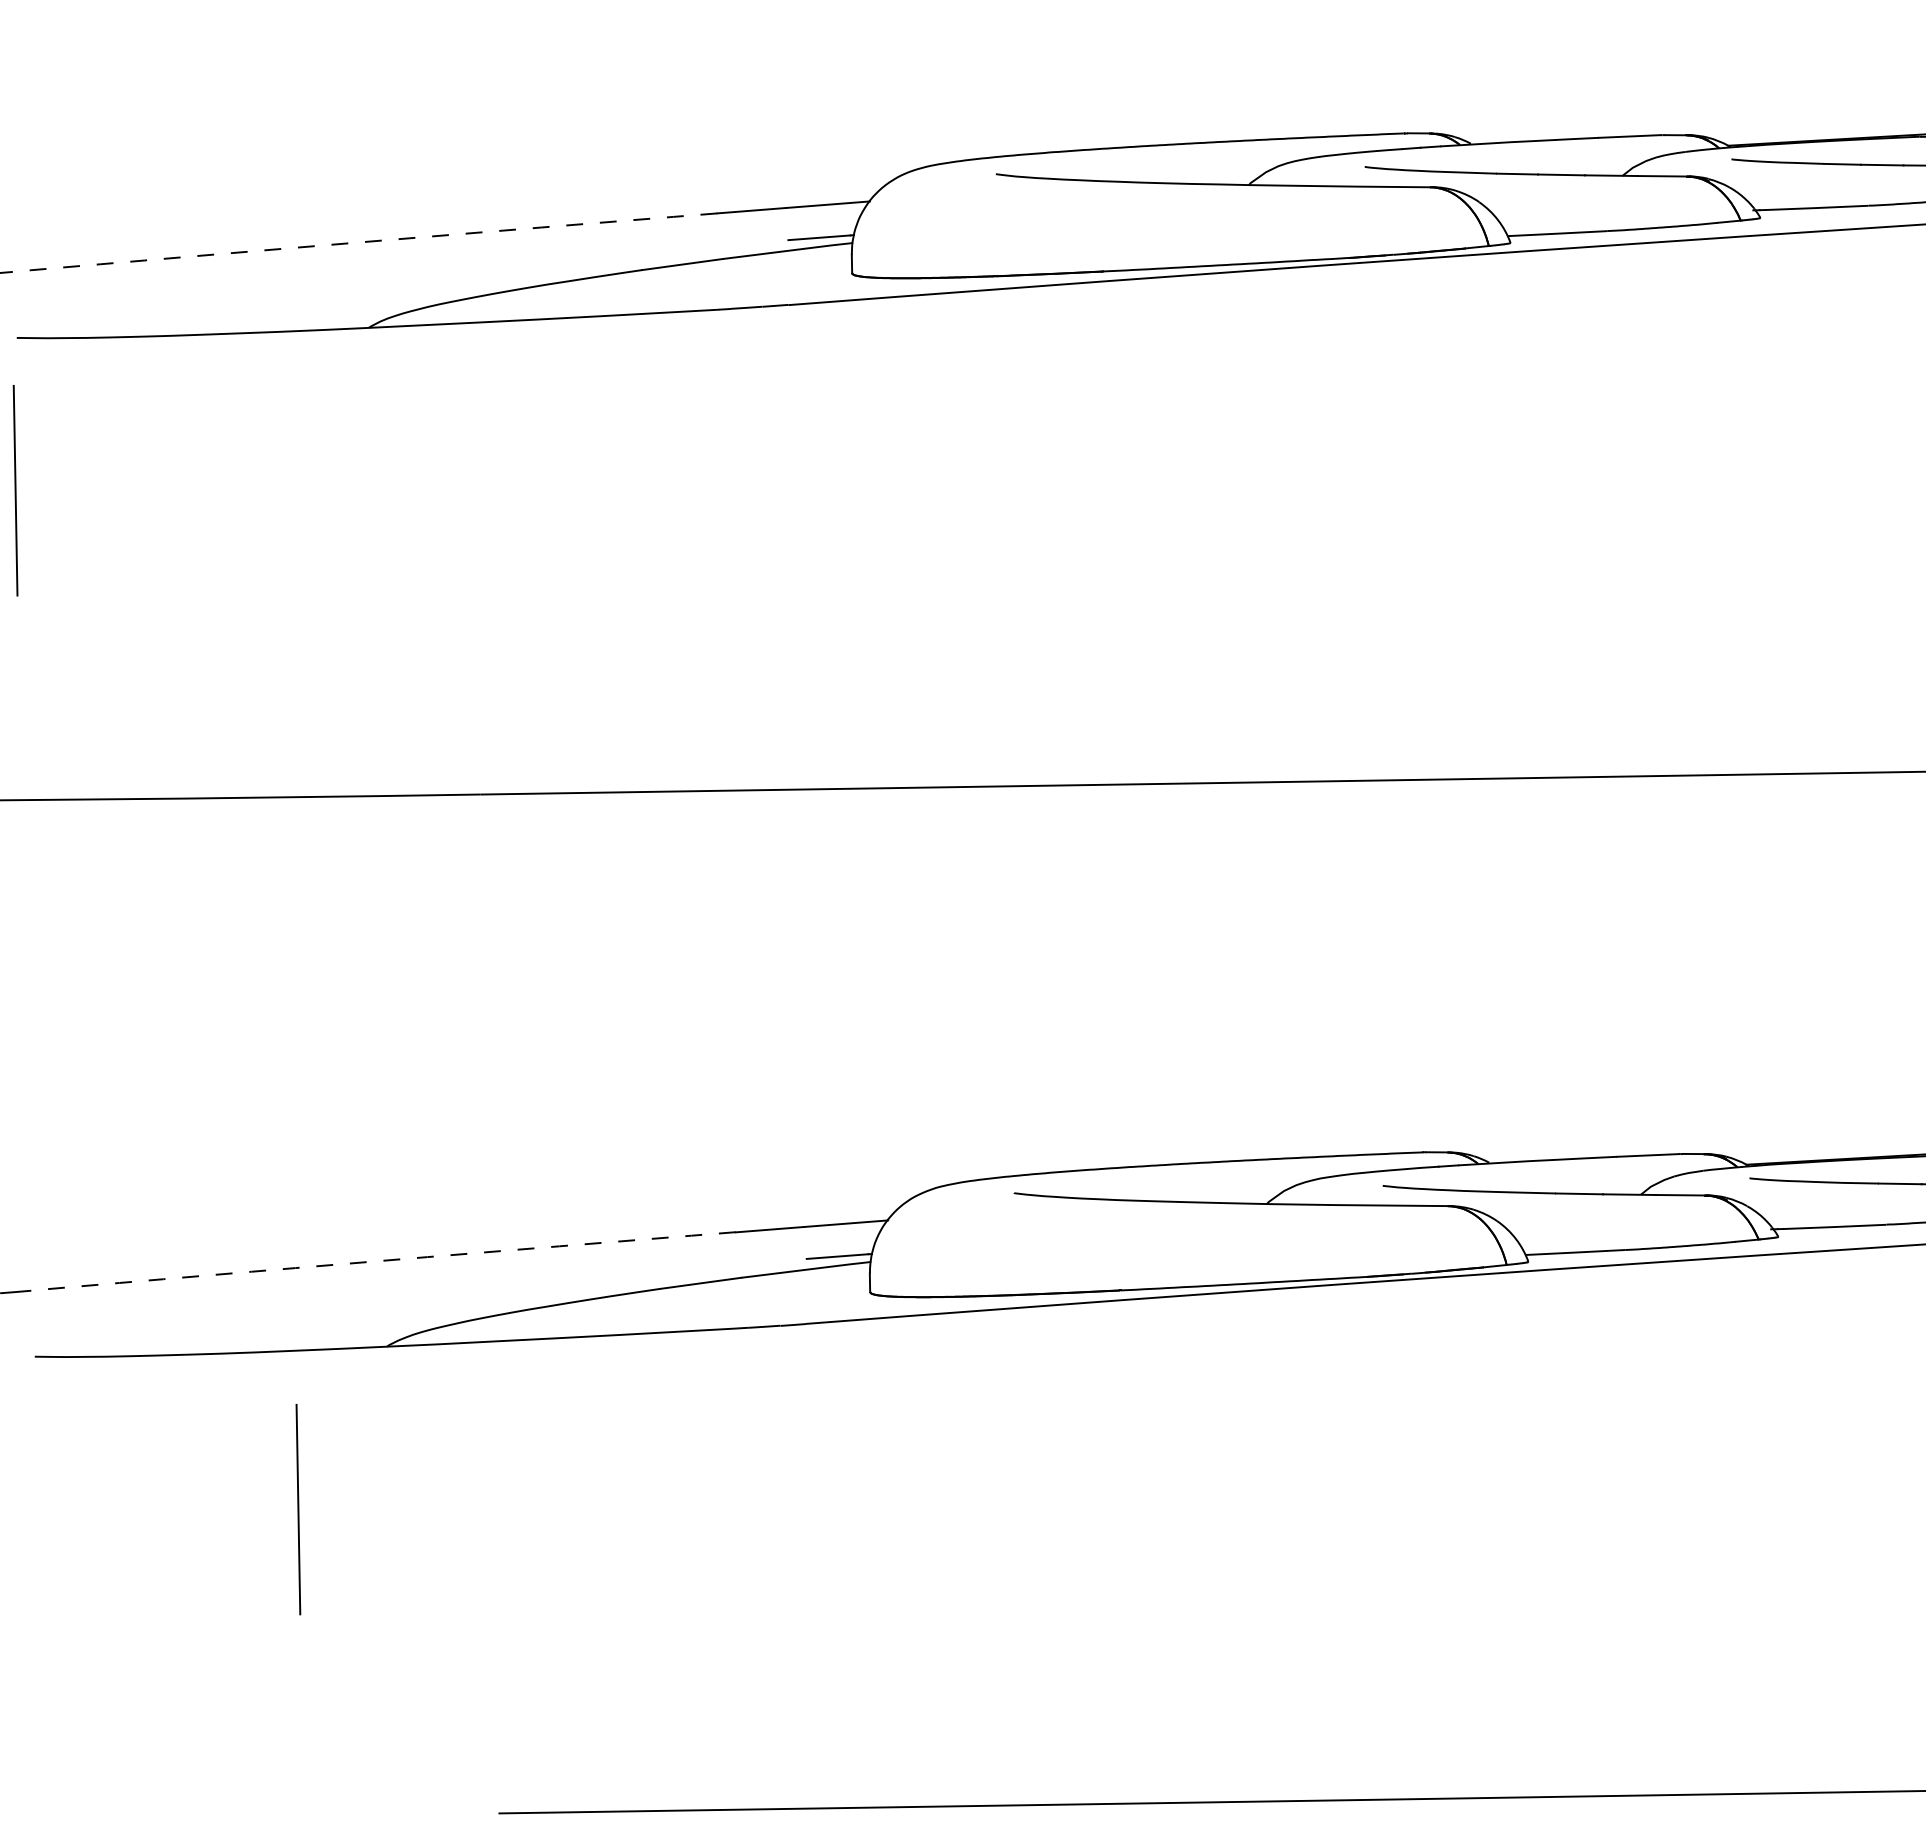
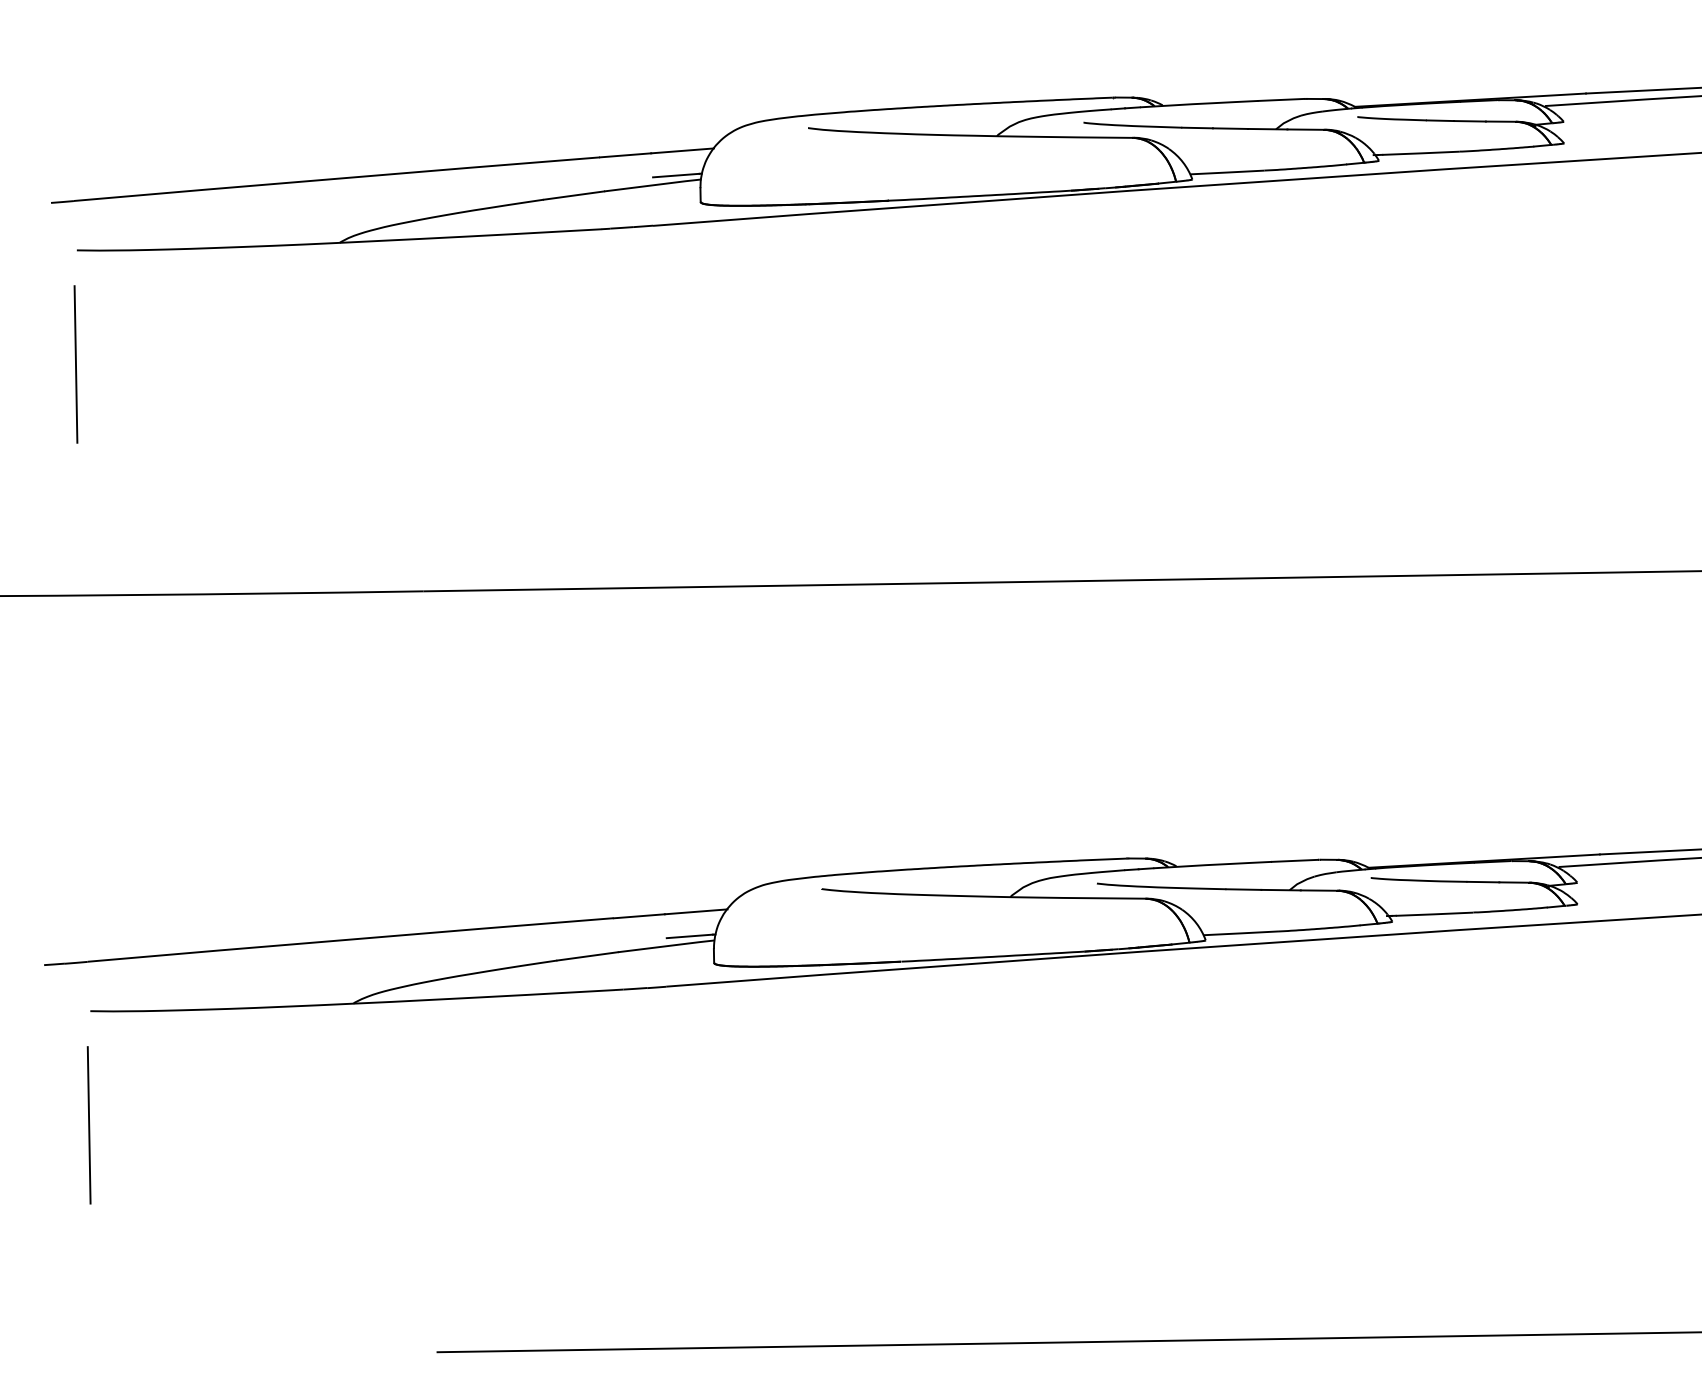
arc: (364, 241) -> (336, 178), dashed -> solid
arc: (383, 1260) -> (350, 939), dashed -> solid
line: (297, 1509) -> (88, 1125), moved

